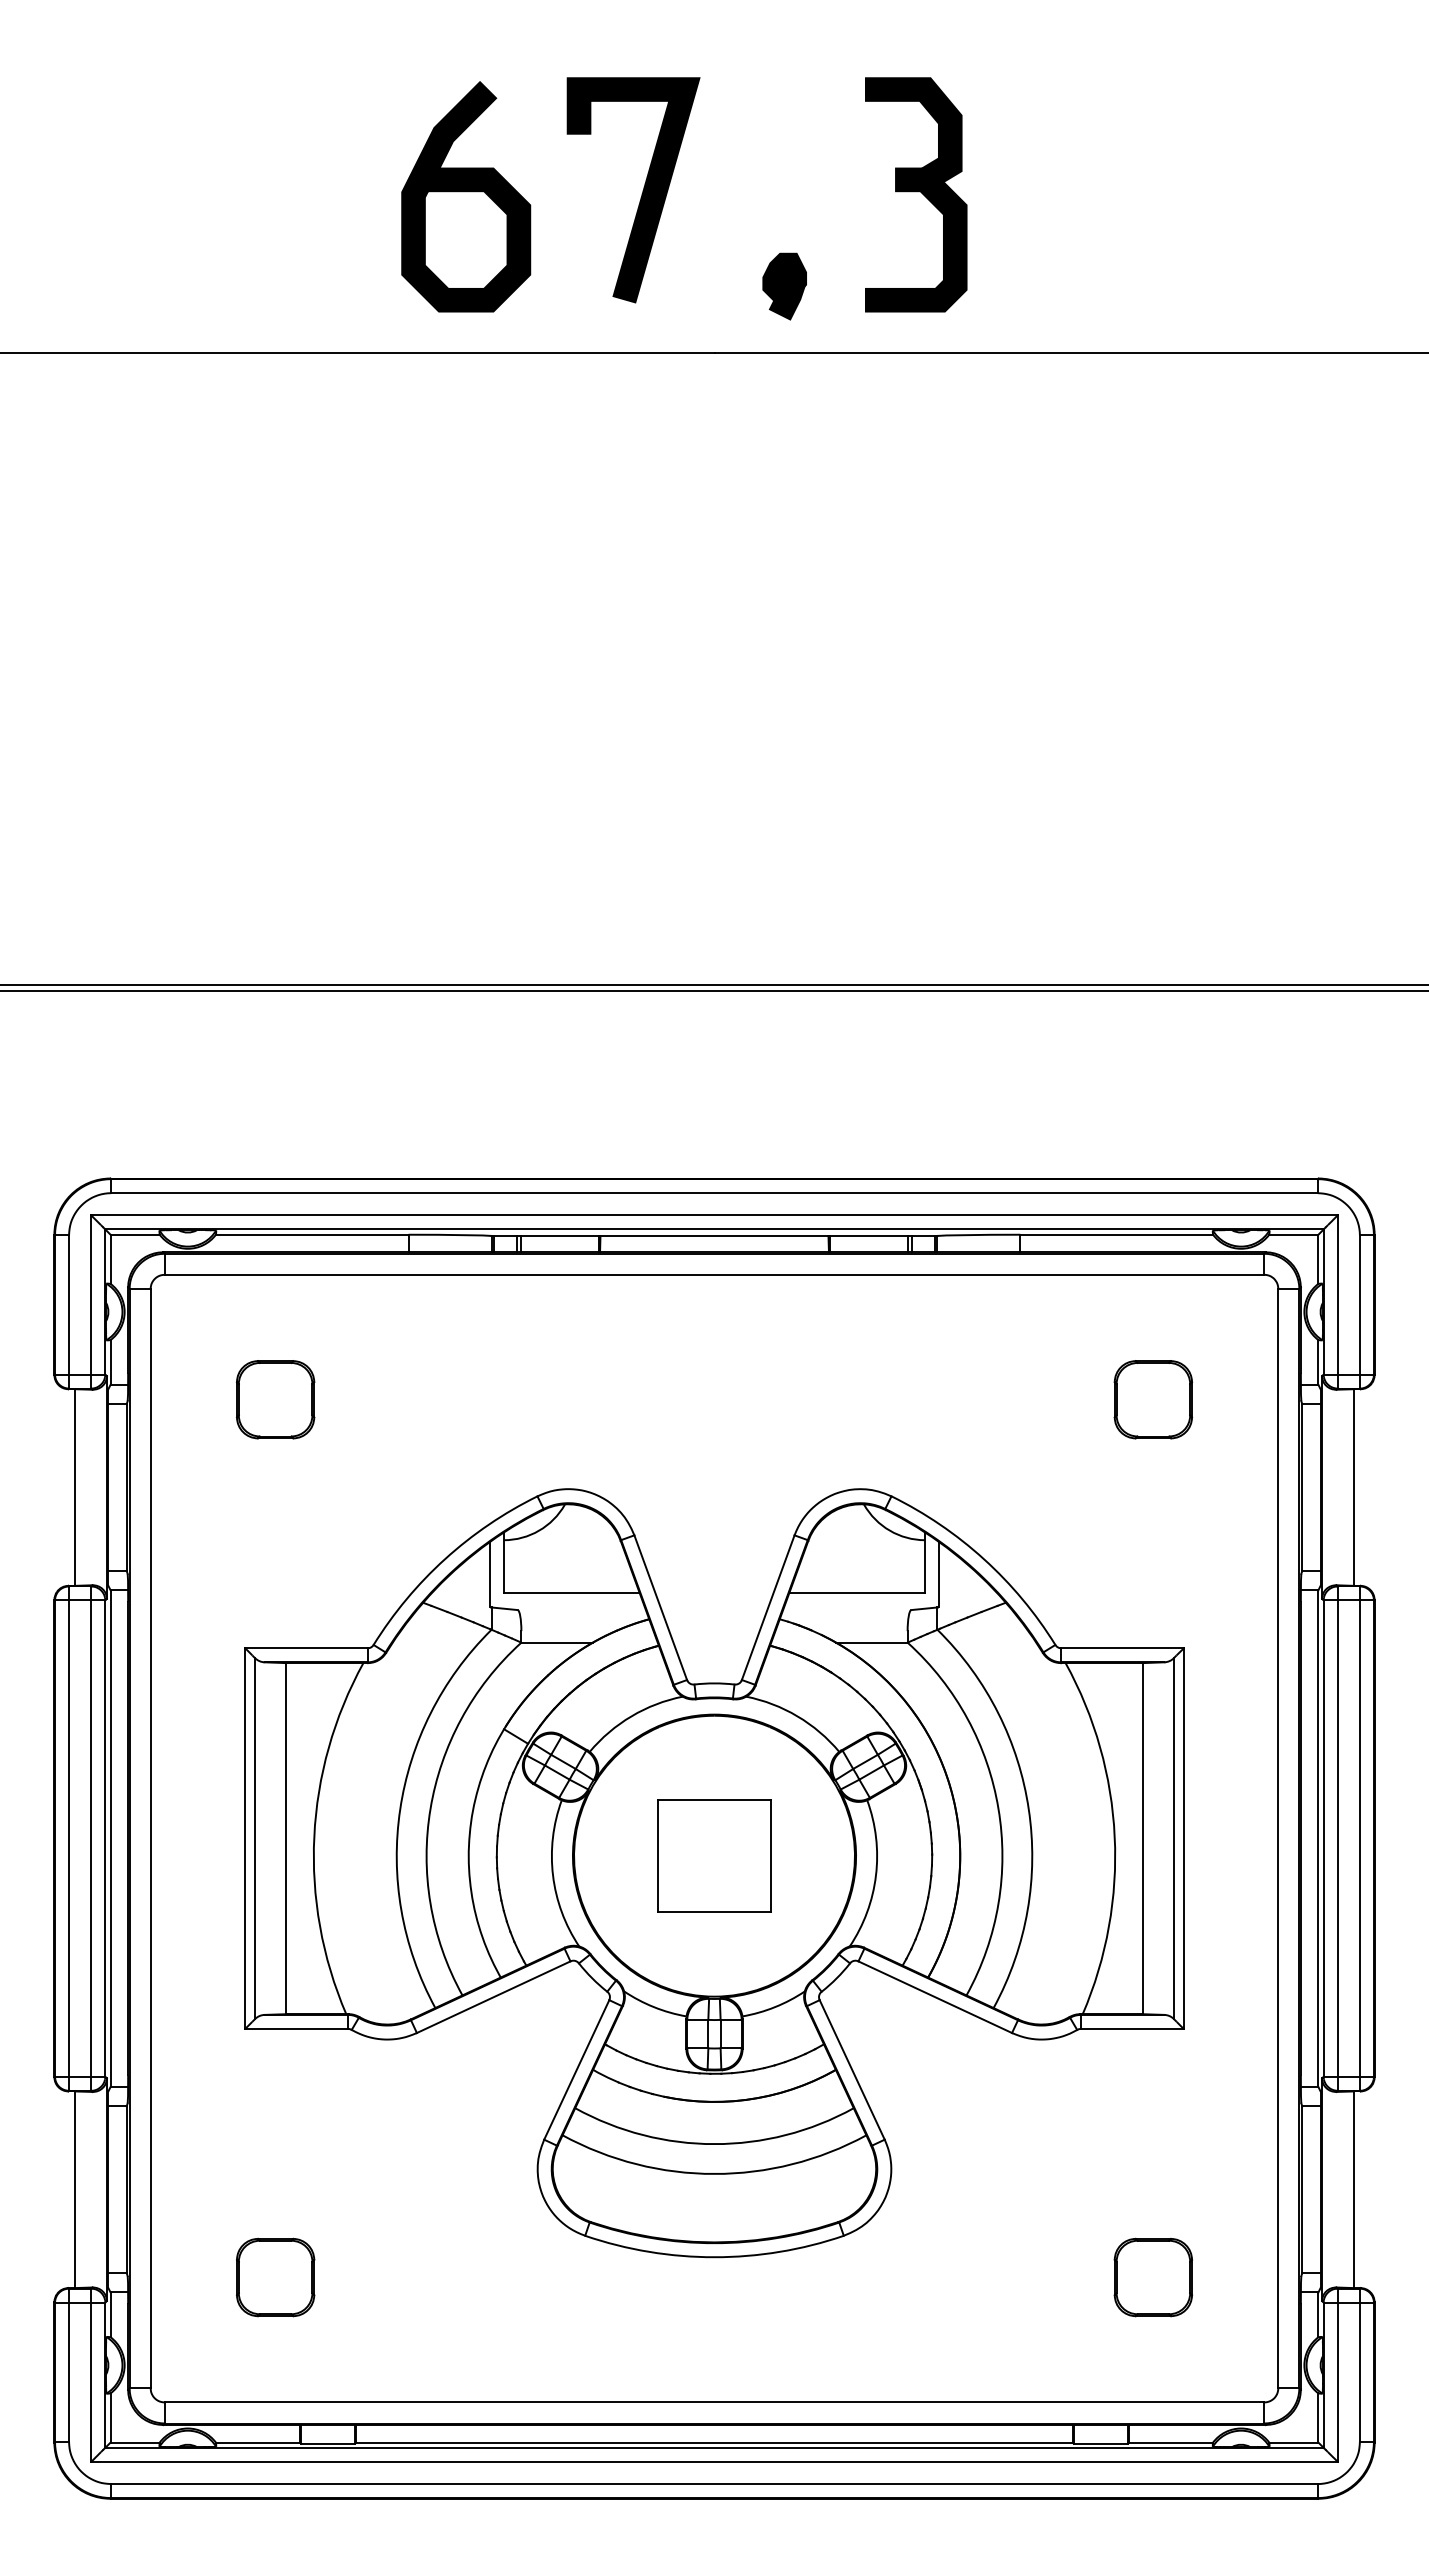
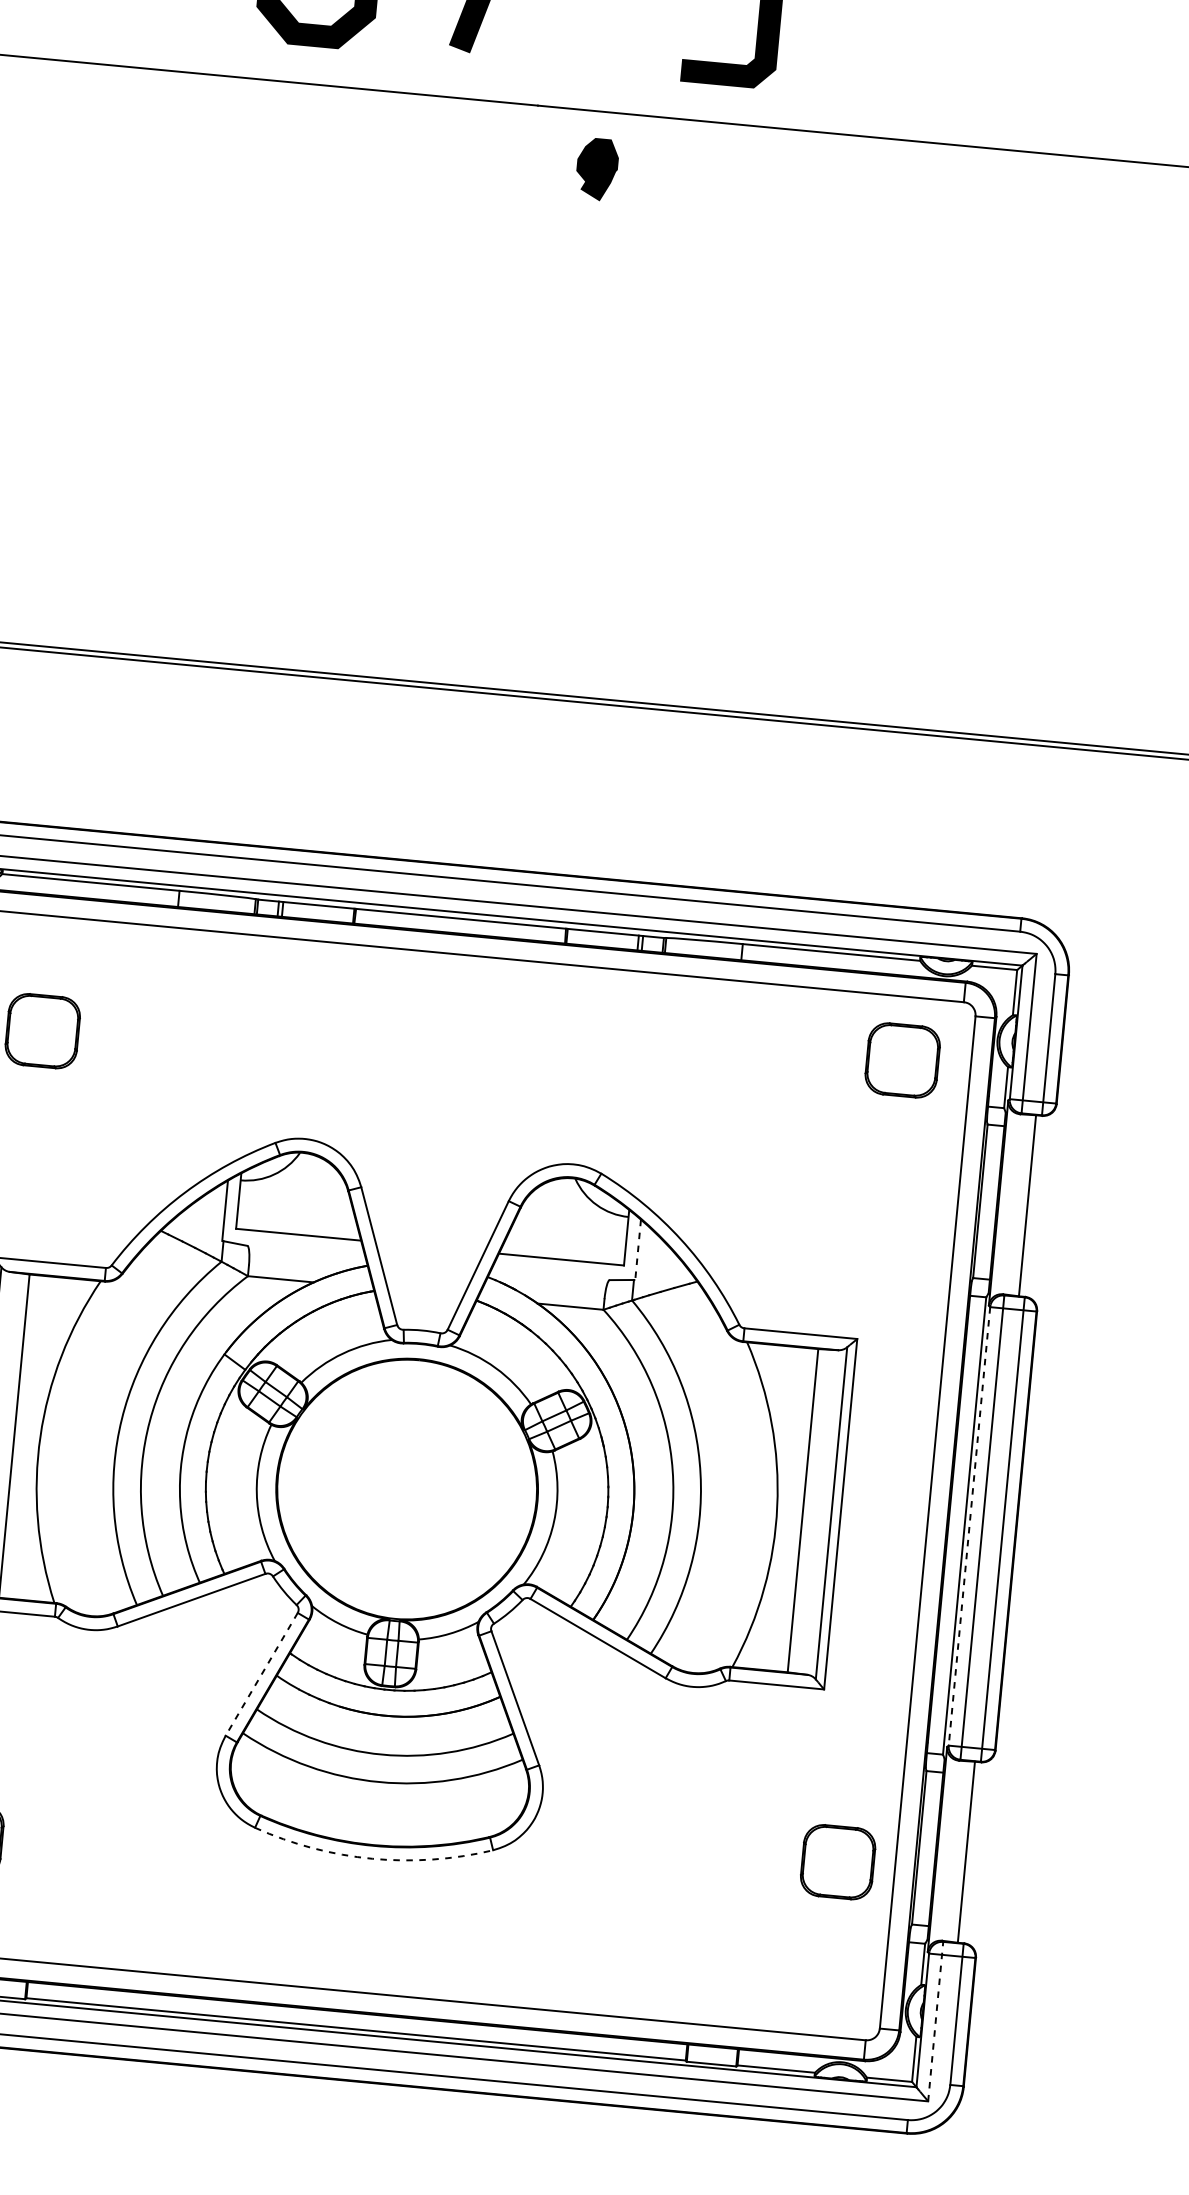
part: (784, 286) -> (596, 169), moved
part: (1153, 1399) -> (902, 1060), moved
line: (938, 1574) -> (637, 1249), solid -> dashed
line: (1323, 1839) -> (969, 1527), solid -> dashed
part: (714, 1855) -> (407, 1488), removed
line: (576, 2069) -> (261, 1673), solid -> dashed
arc: (714, 2257) -> (372, 1859), solid -> dashed
part: (1152, 2277) -> (837, 1862), moved
line: (1337, 2375) -> (935, 2021), solid -> dashed

